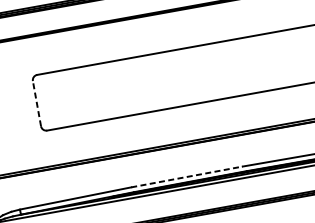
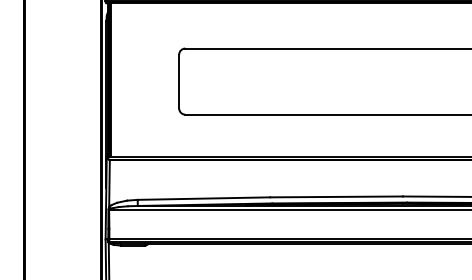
line: (37, 103) -> (179, 81), dashed -> solid
line: (187, 176) -> (337, 196), dashed -> solid

